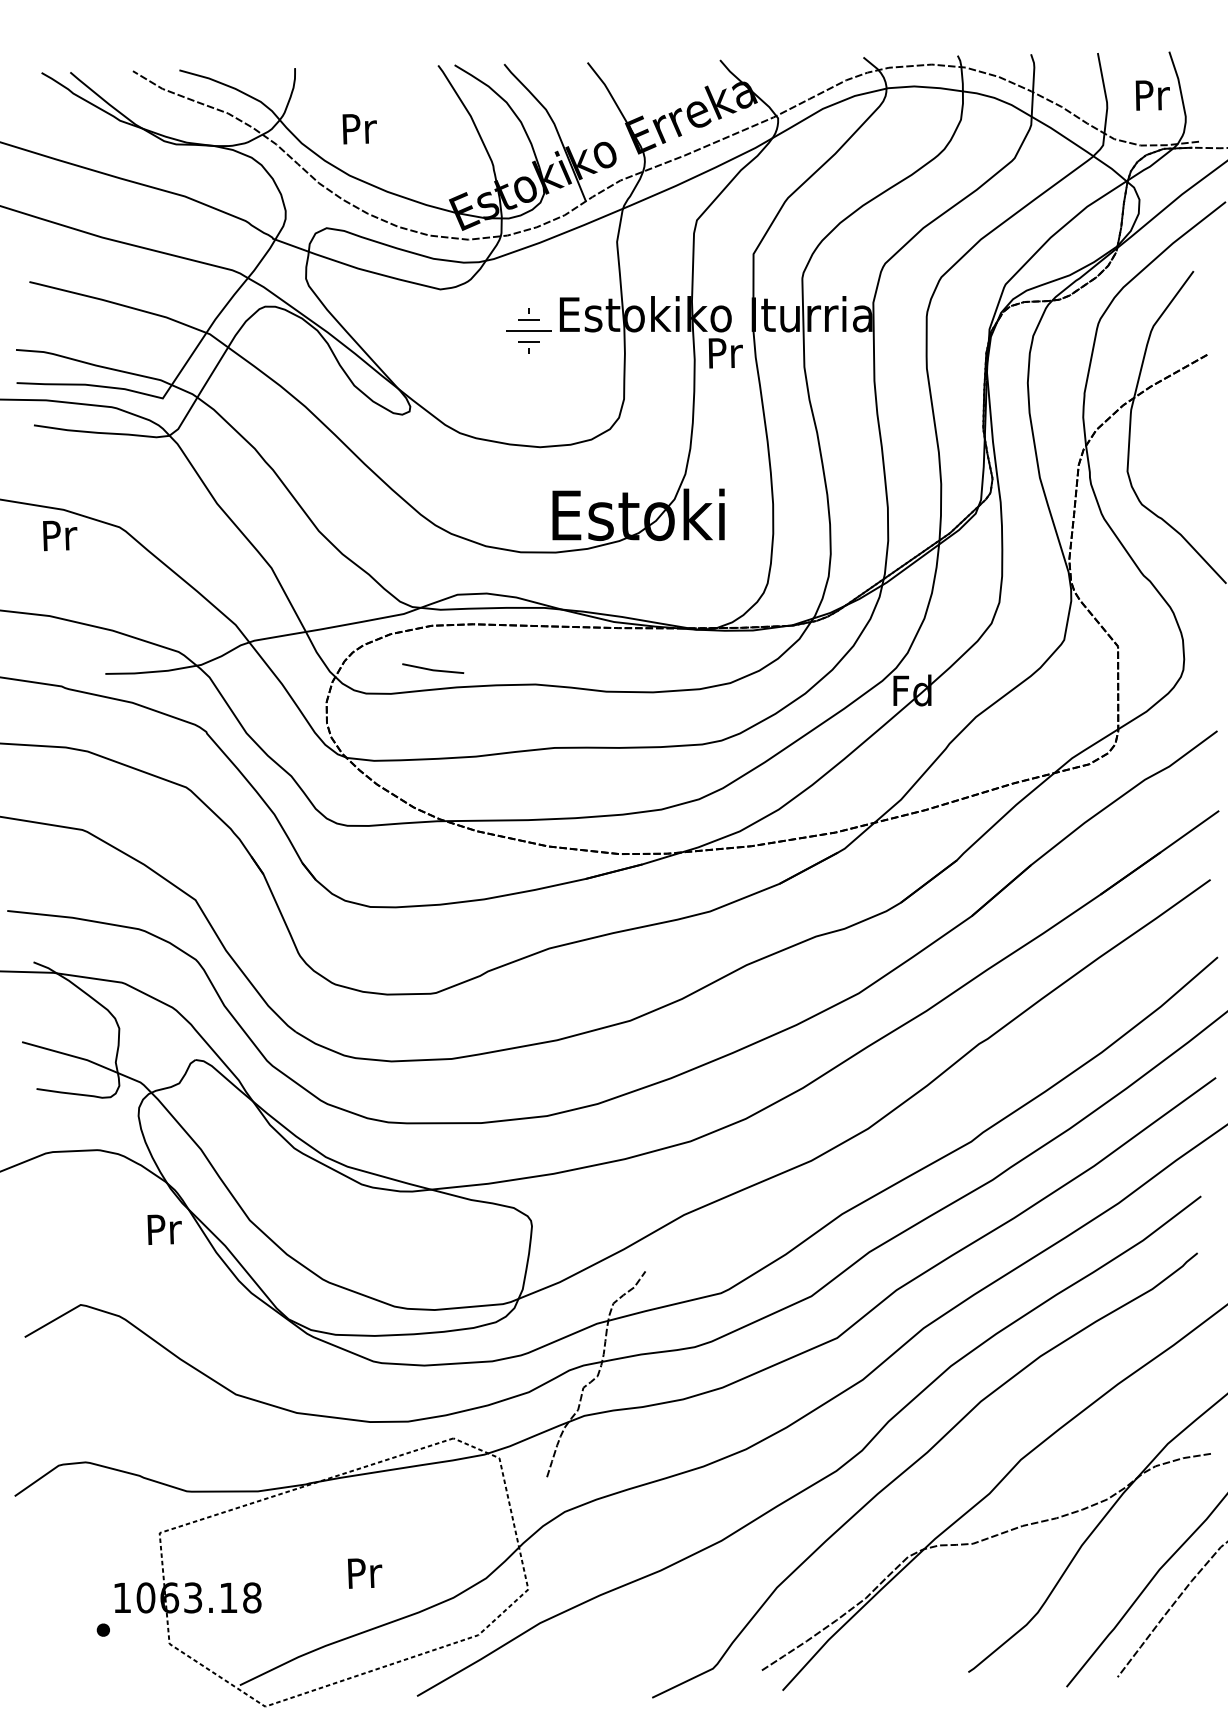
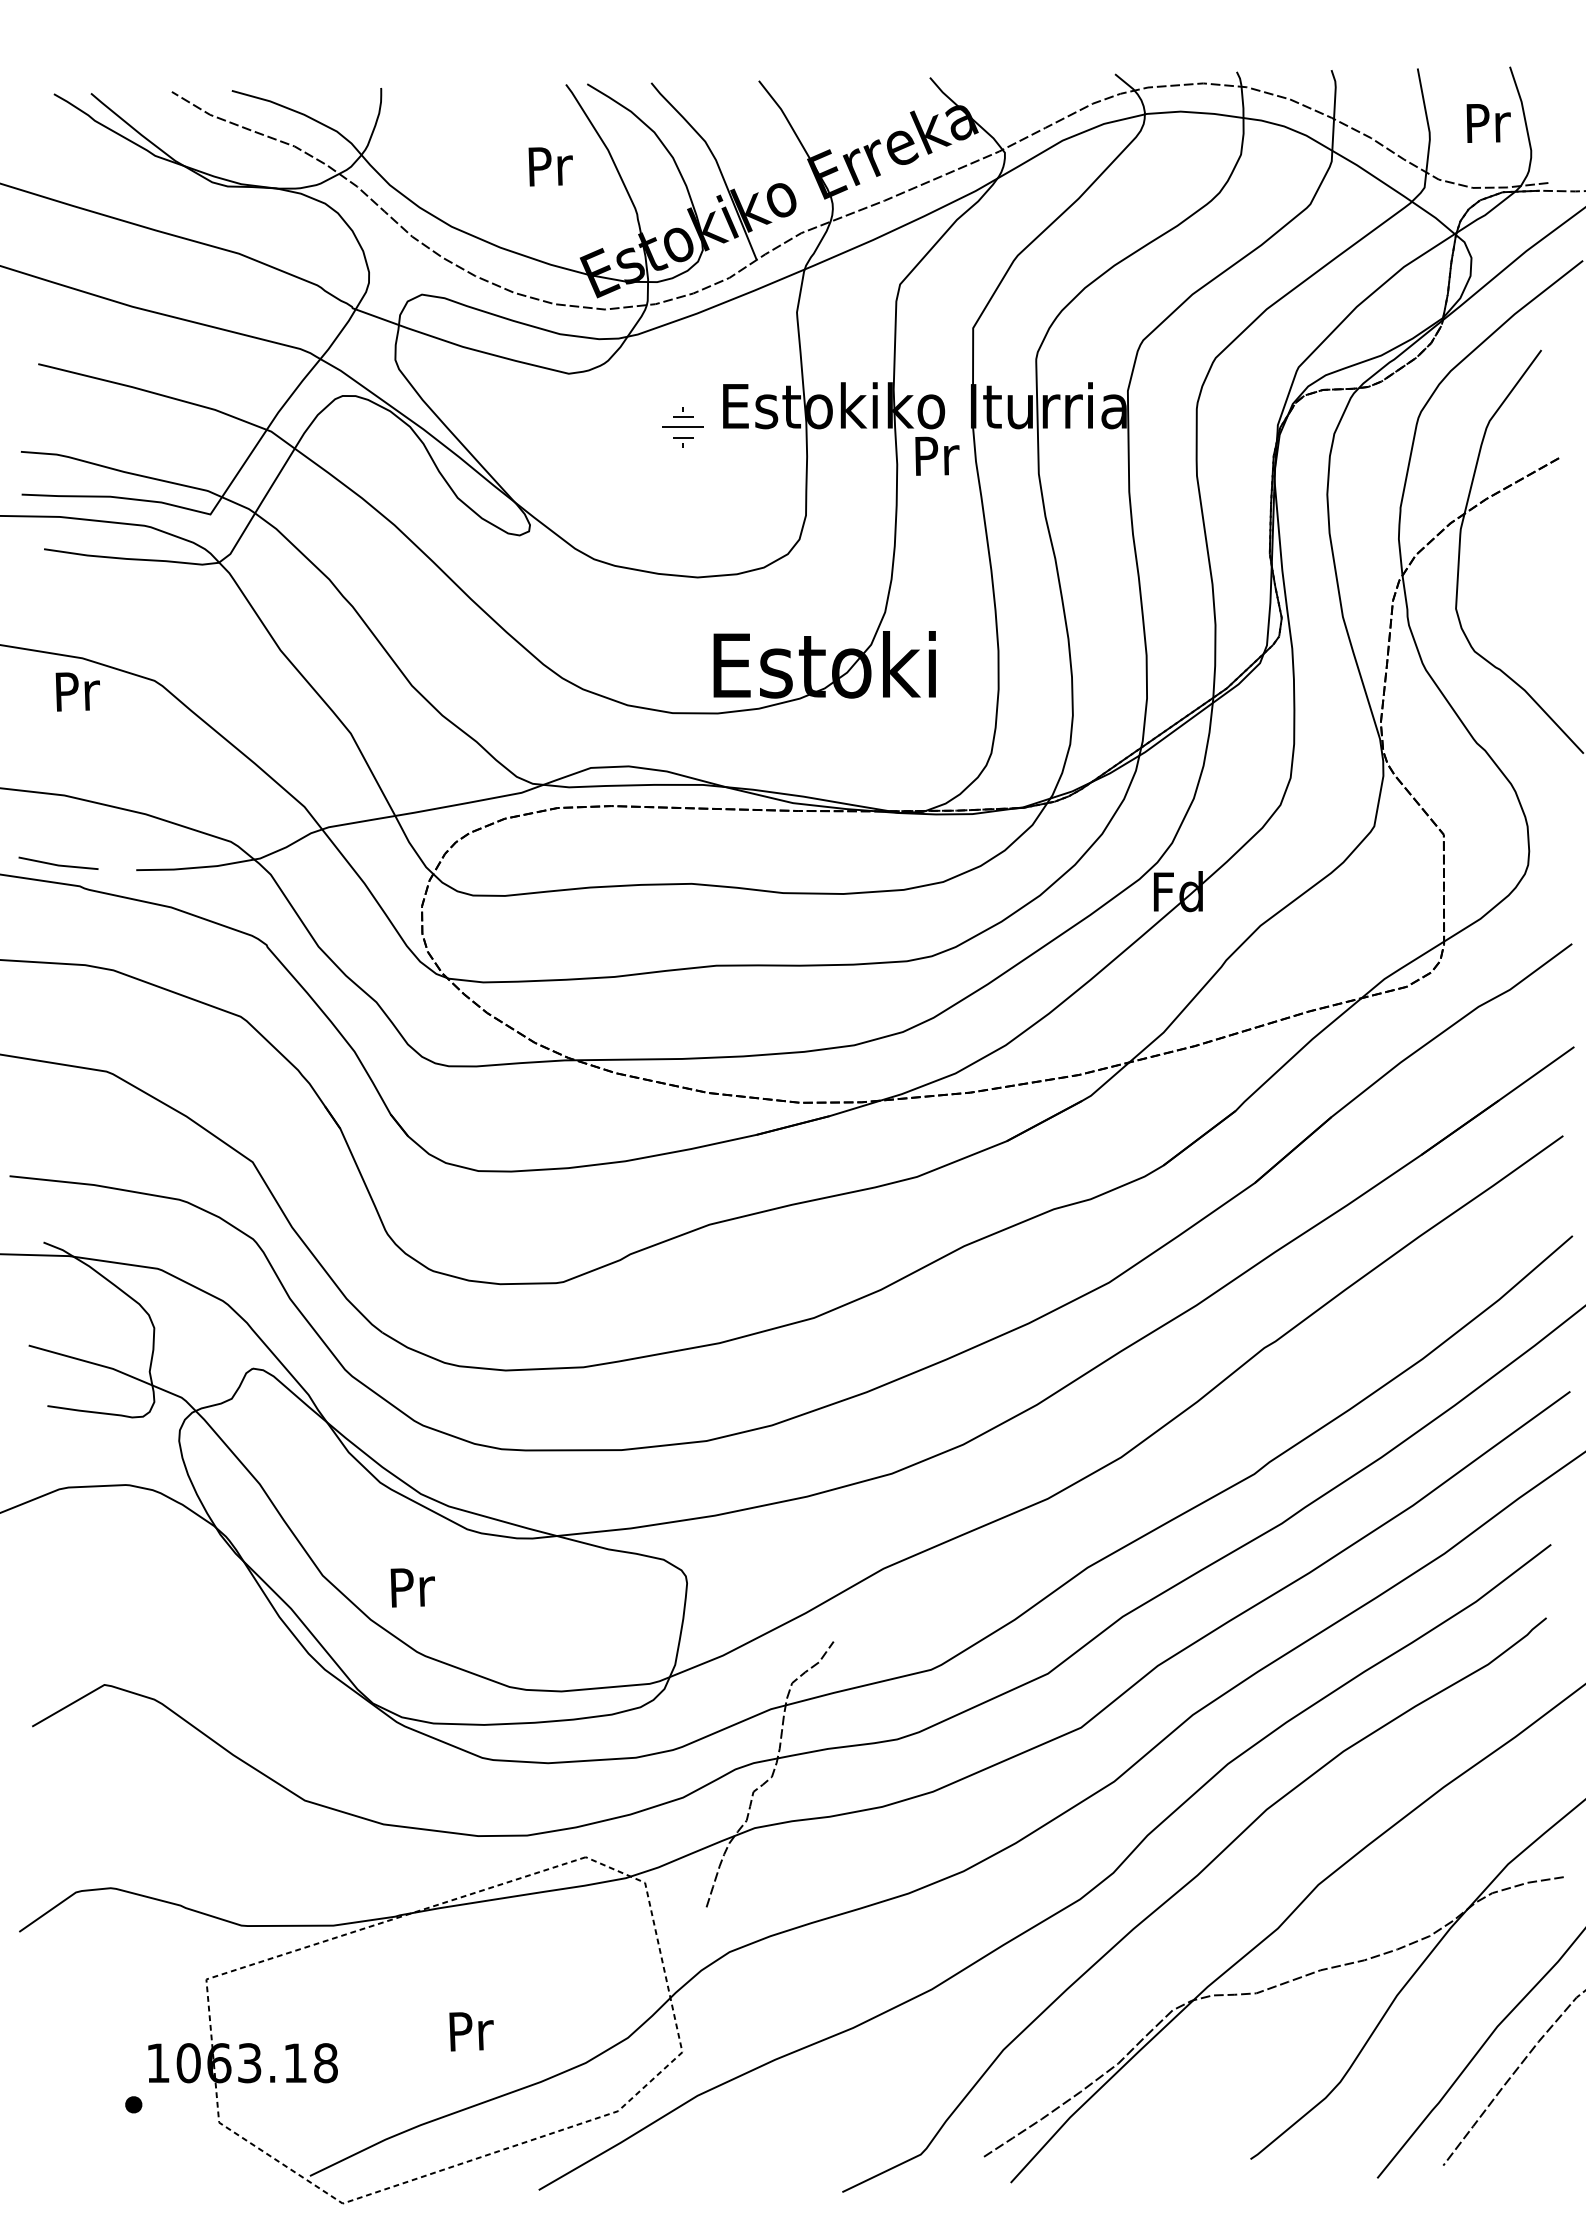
text: (359, 128) -> (550, 166), moved
part: (528, 331) -> (682, 427), size x0.71
line: (433, 669) -> (58, 864), moved
text: (164, 1229) -> (412, 1587), moved

